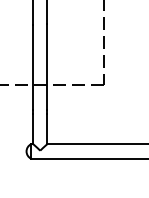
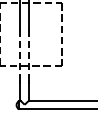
line: (33, 65) -> (20, 54), solid -> dashed
line: (46, 65) -> (28, 54), solid -> dashed

